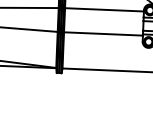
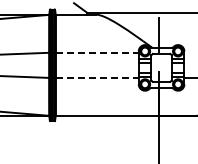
line: (104, 9) -> (97, 52), solid -> dashed
line: (103, 34) -> (97, 78), solid -> dashed

